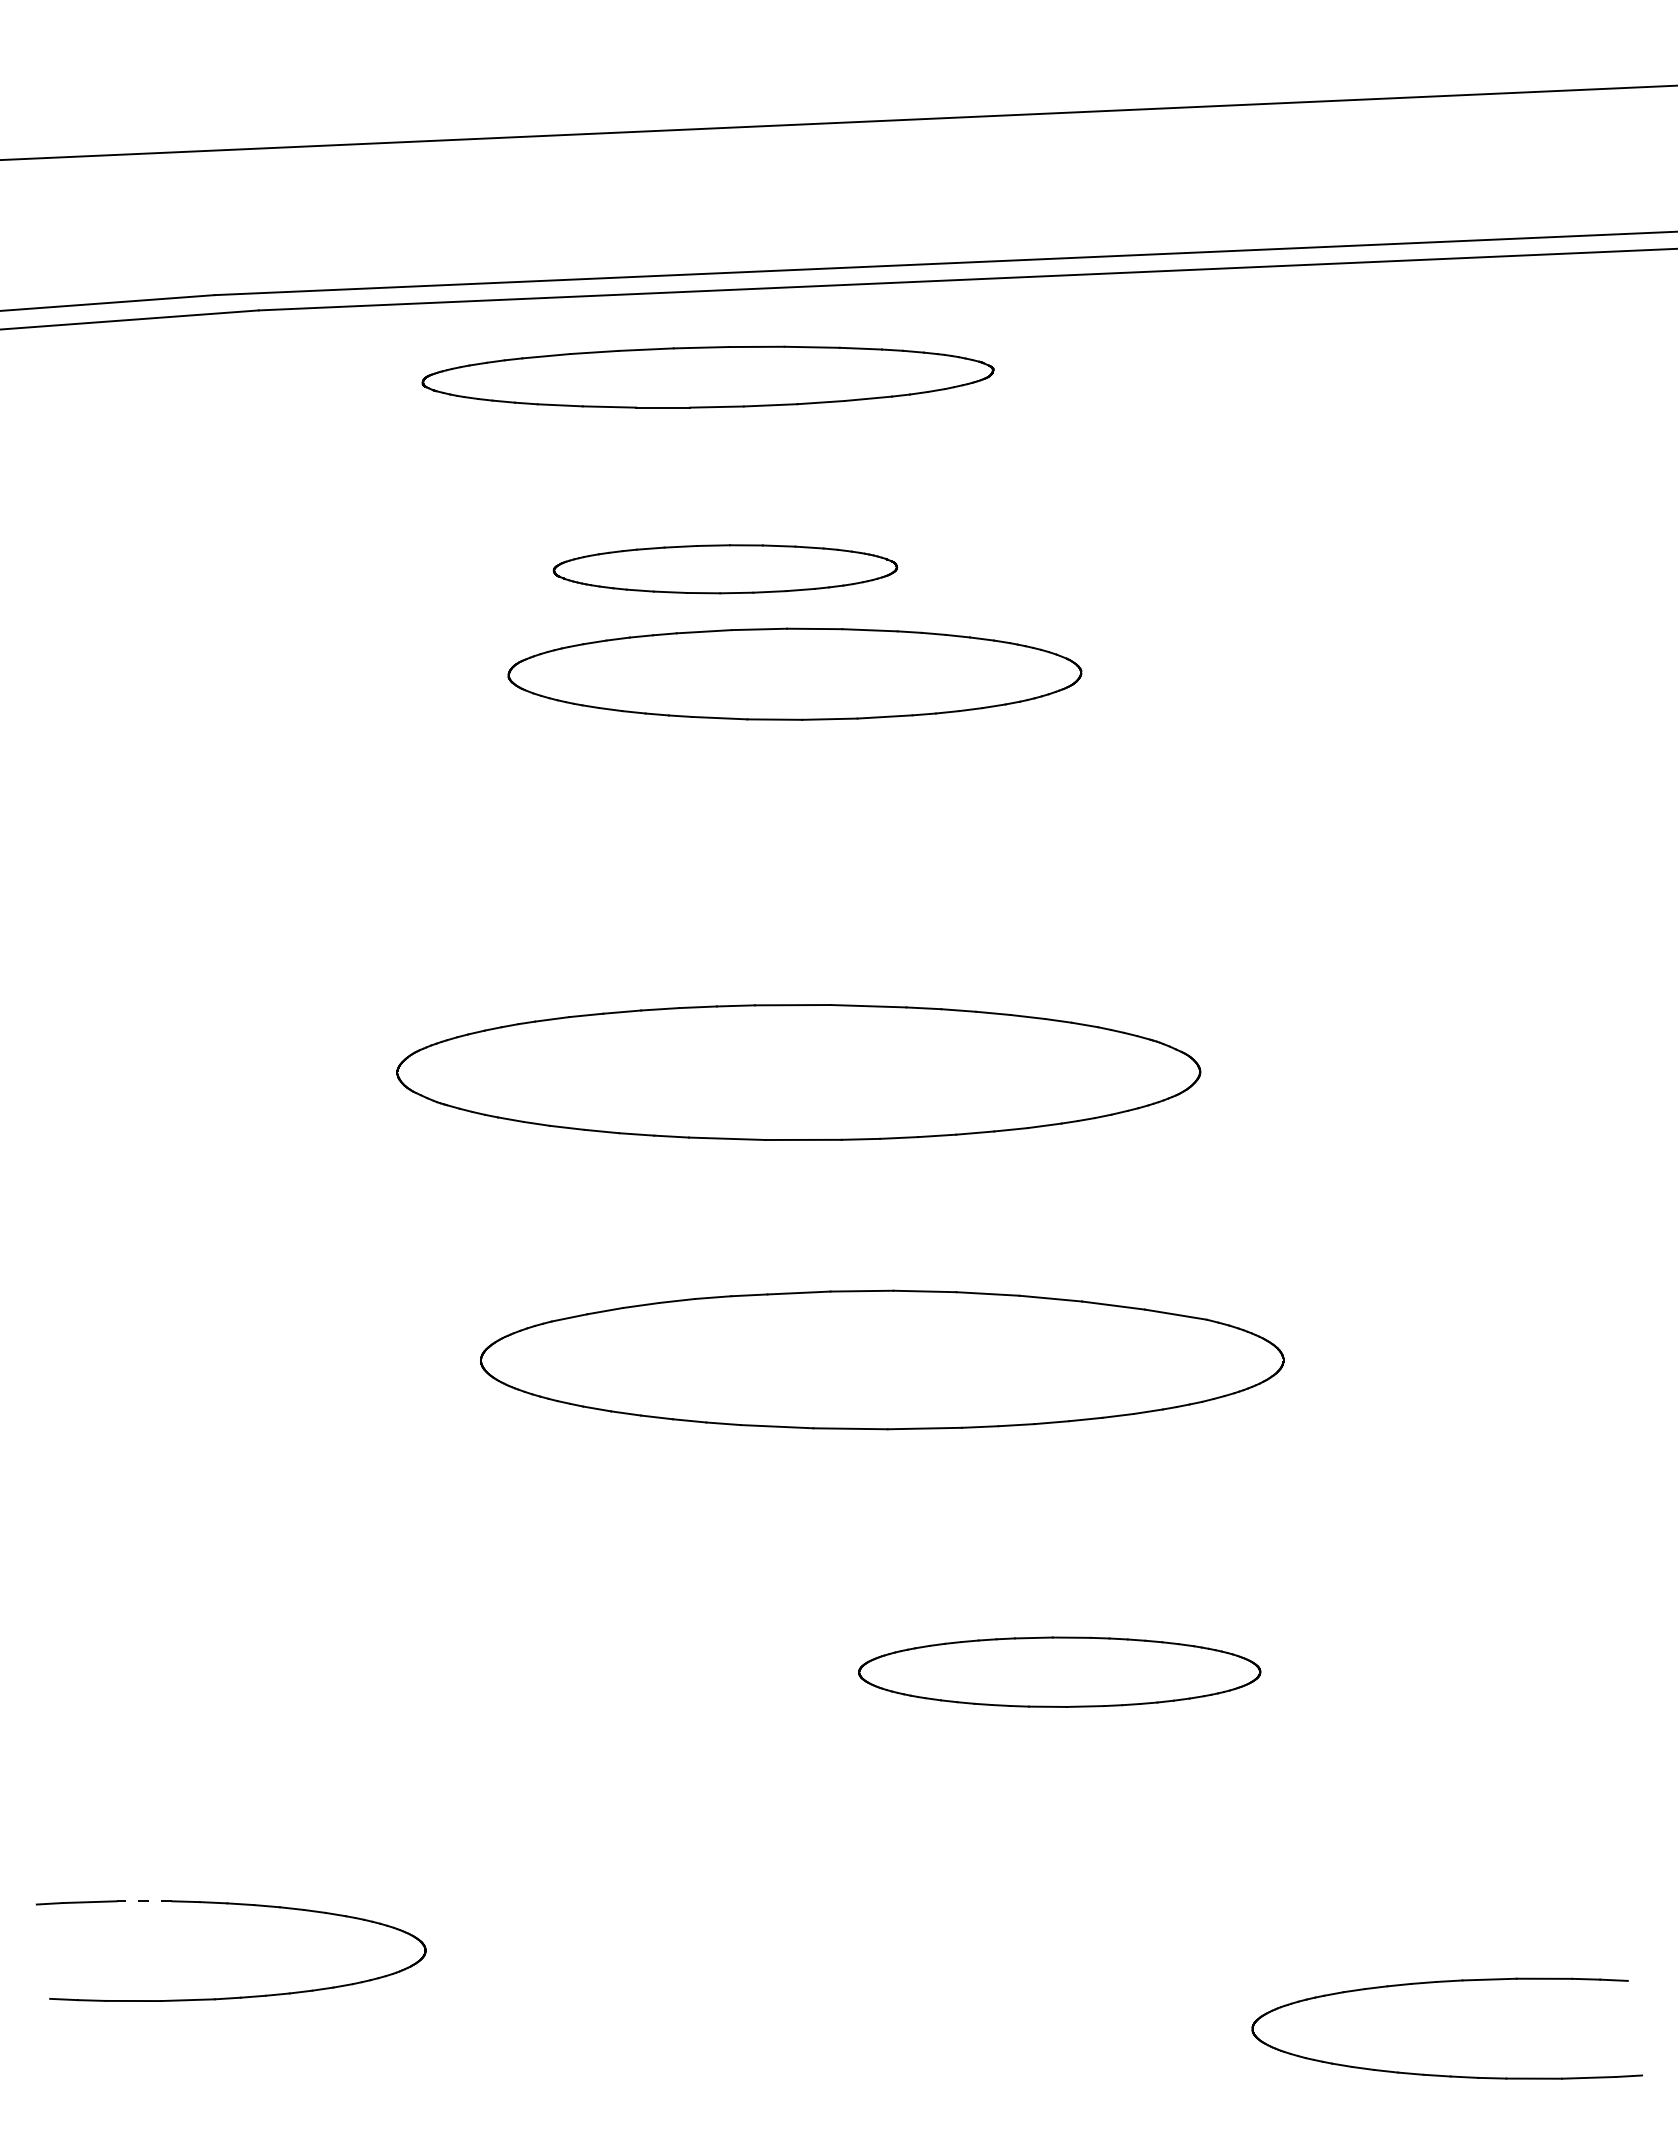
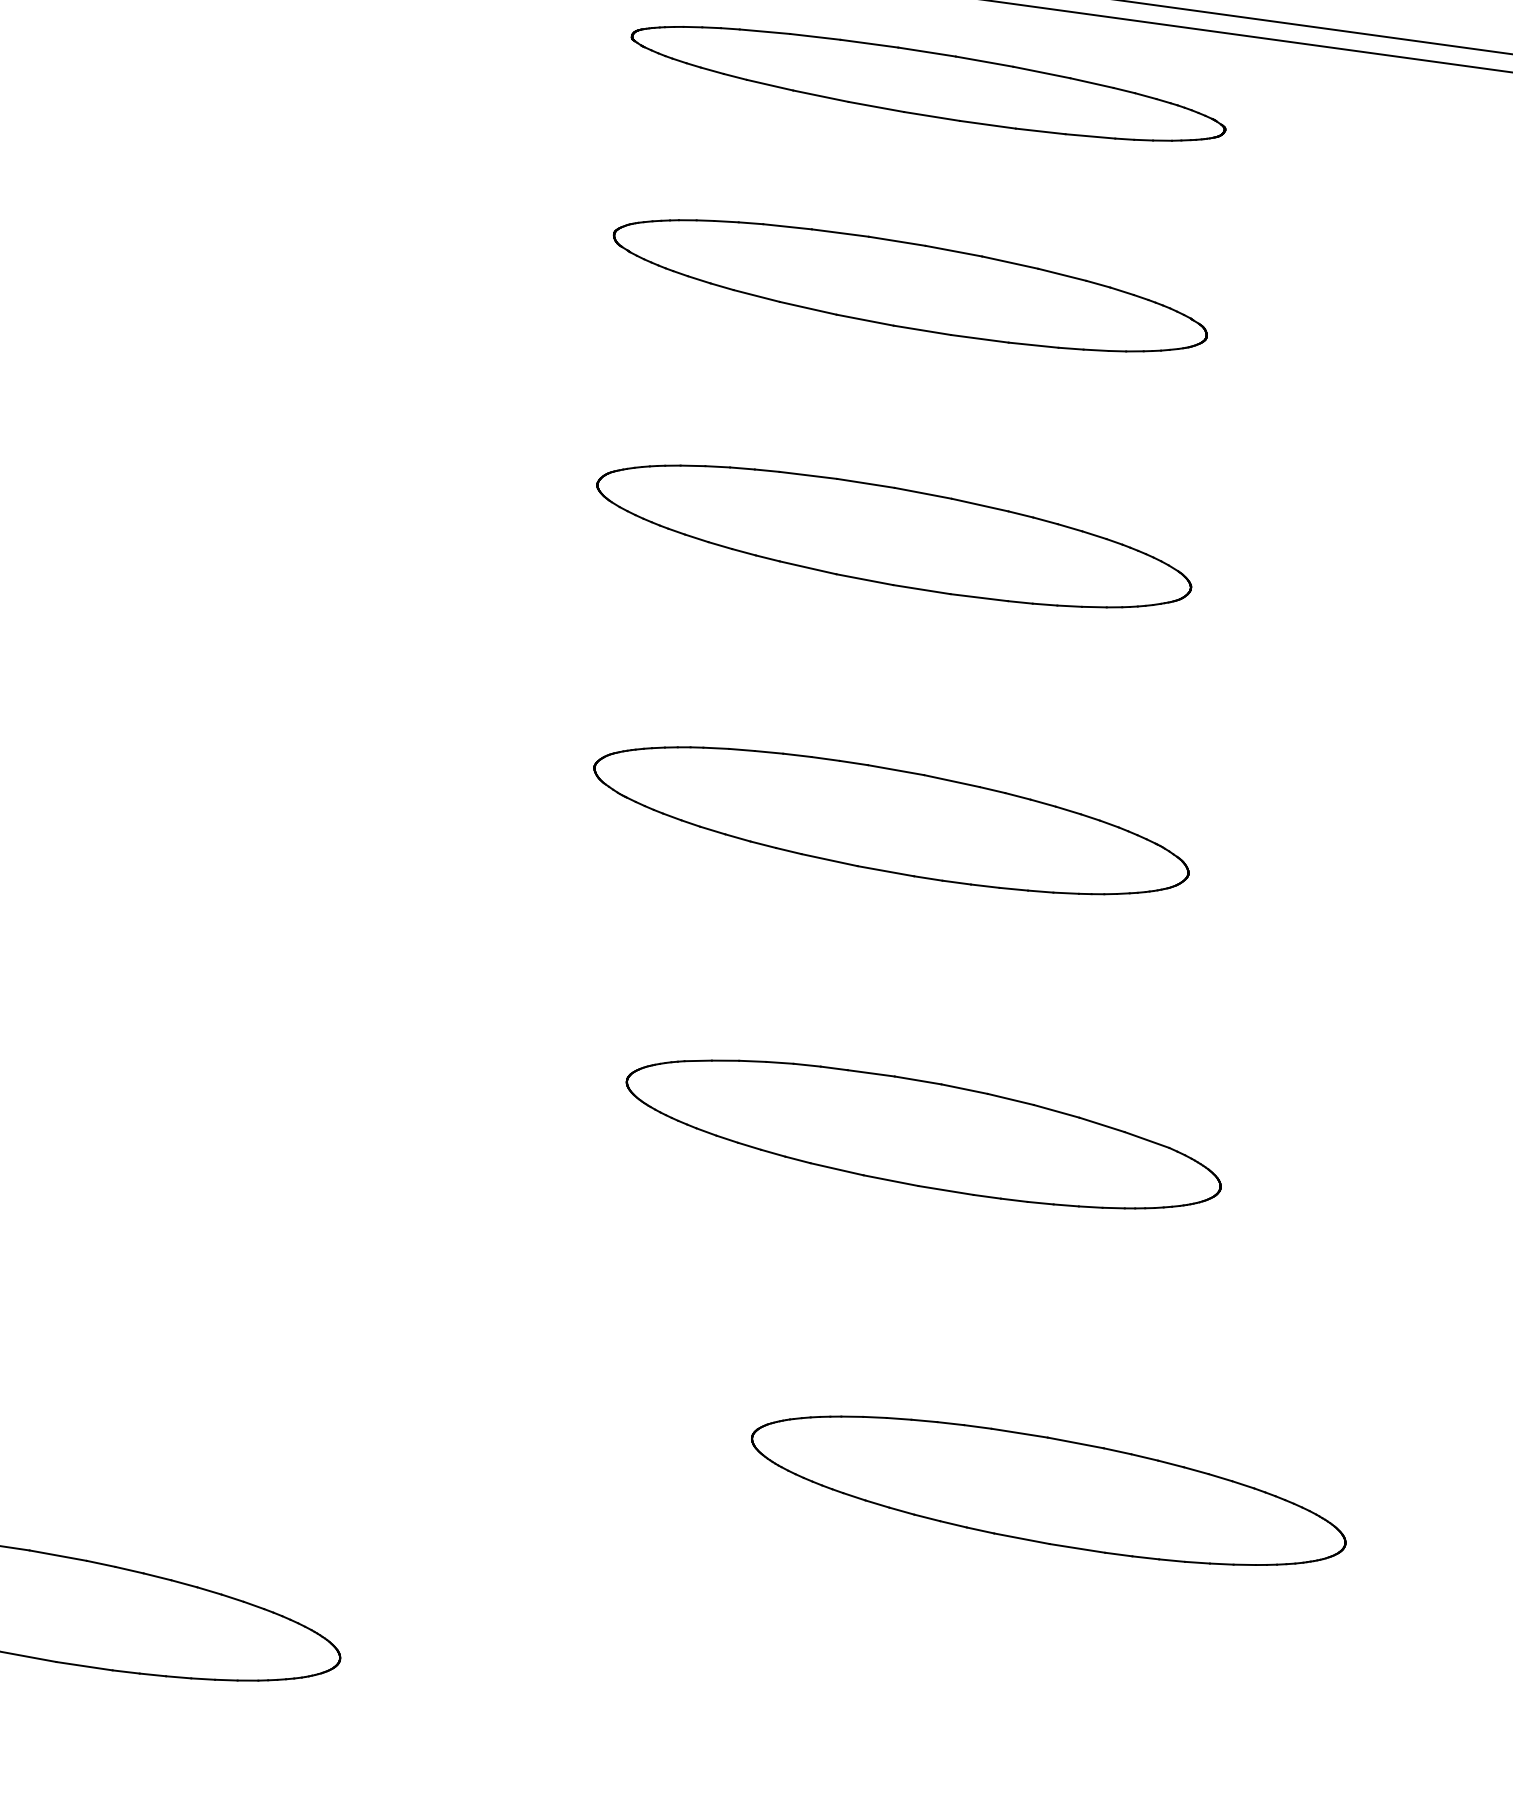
part: (725, 569) -> (910, 286), size x1.67
part: (794, 673) -> (893, 535), moved
part: (798, 1072) -> (891, 820), size x0.71
part: (881, 1359) -> (923, 1133), size x0.71
part: (1059, 1671) -> (1048, 1489), size x1.43
line: (144, 1901) -> (58, 1555), dashed -> solid

